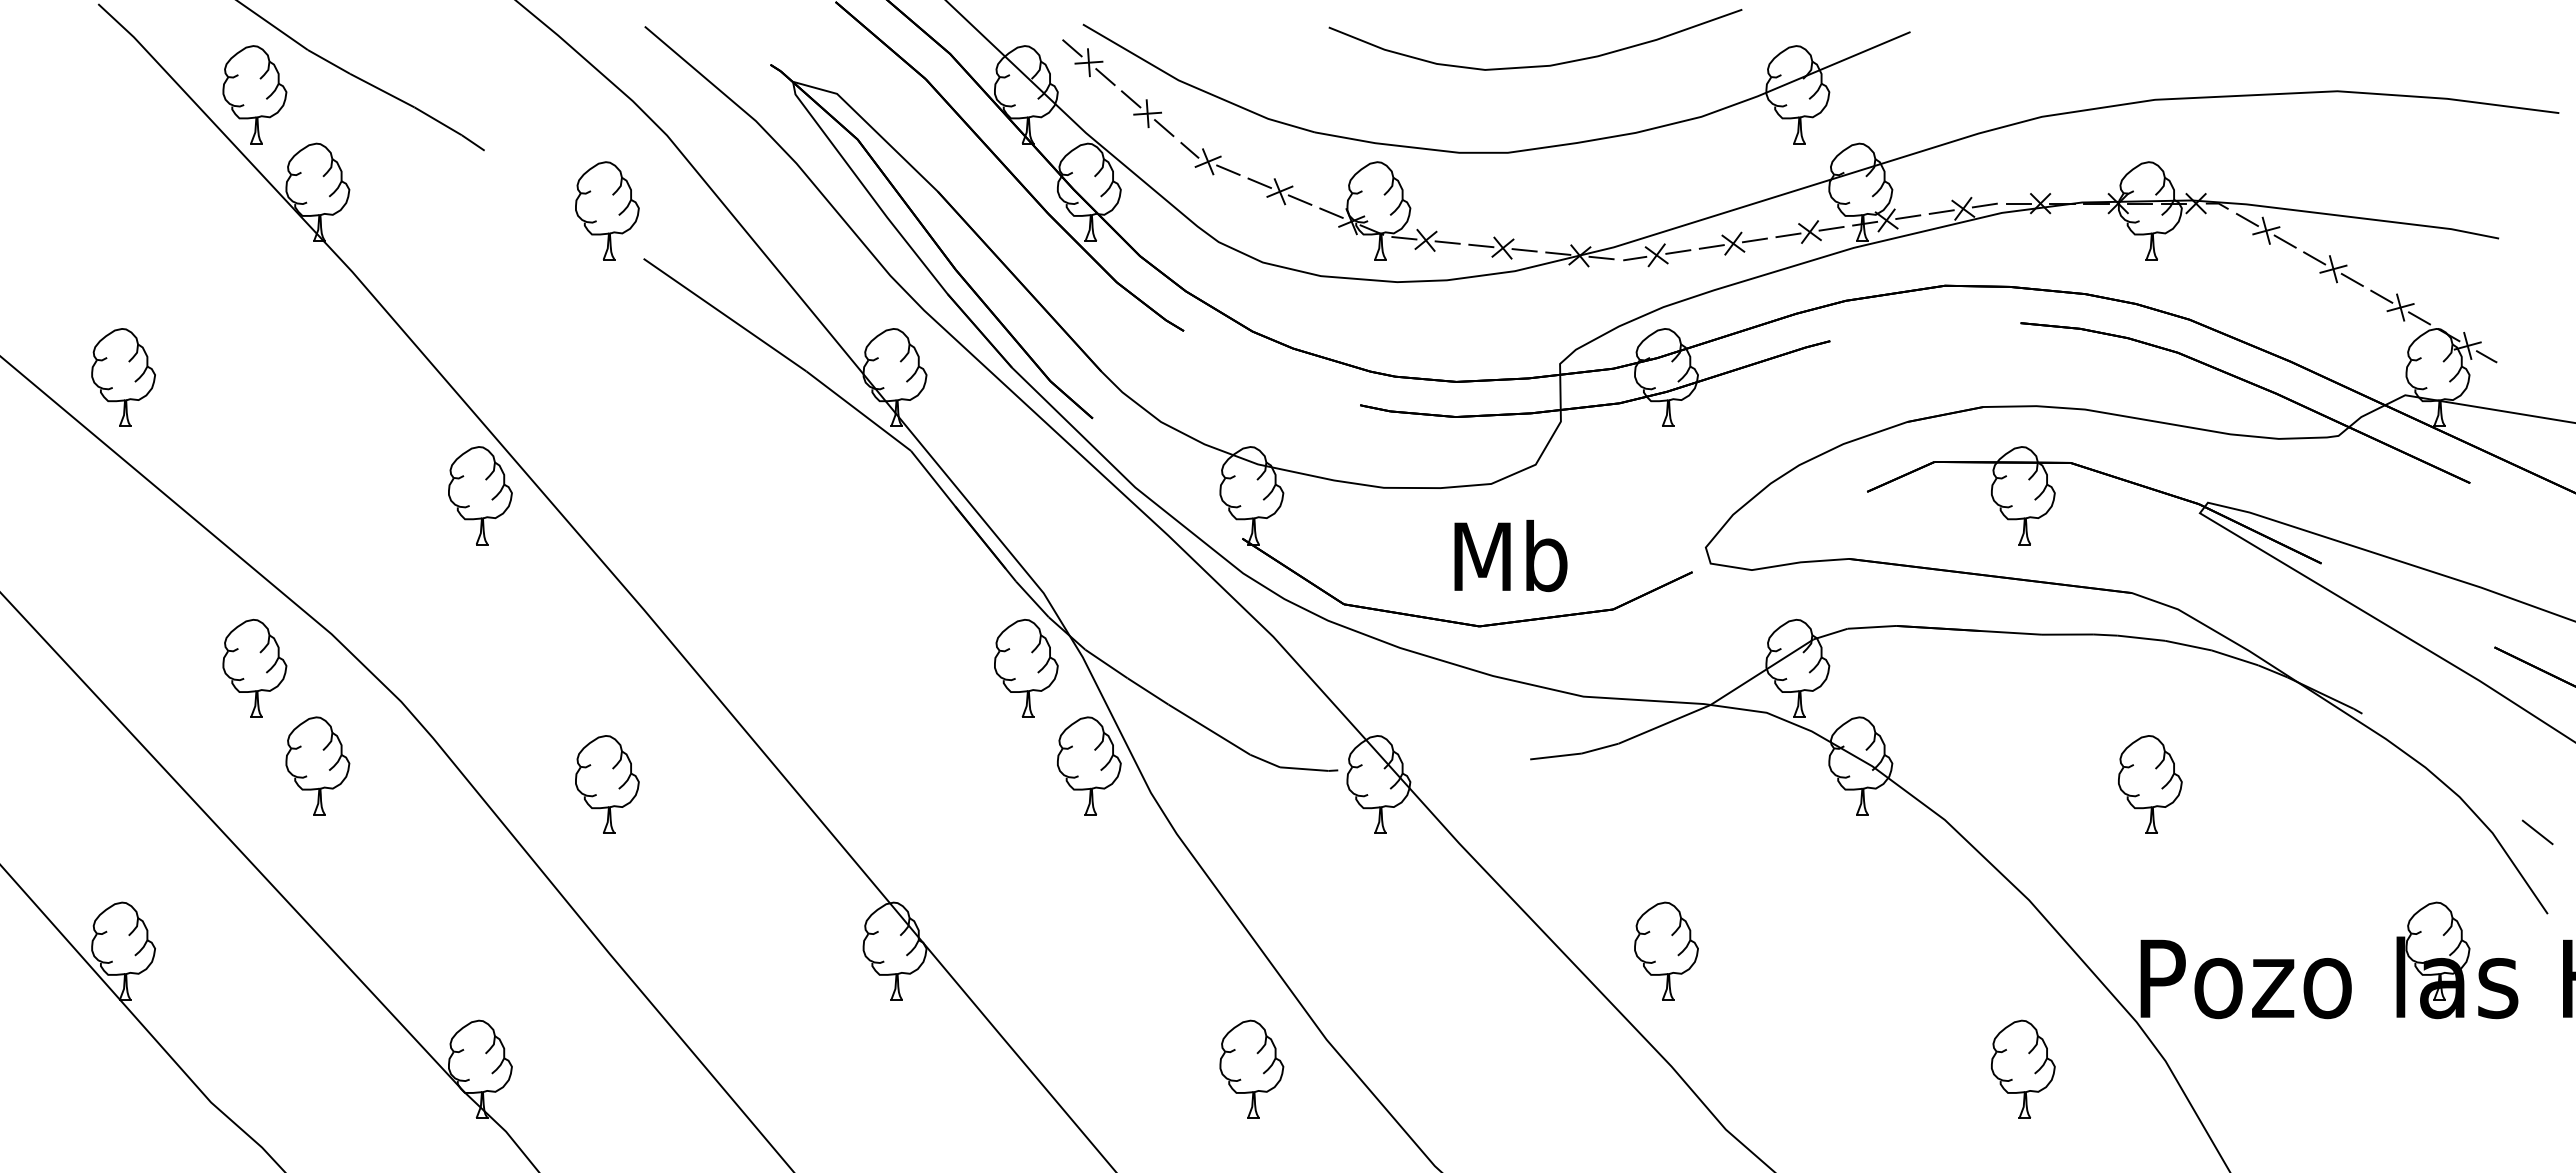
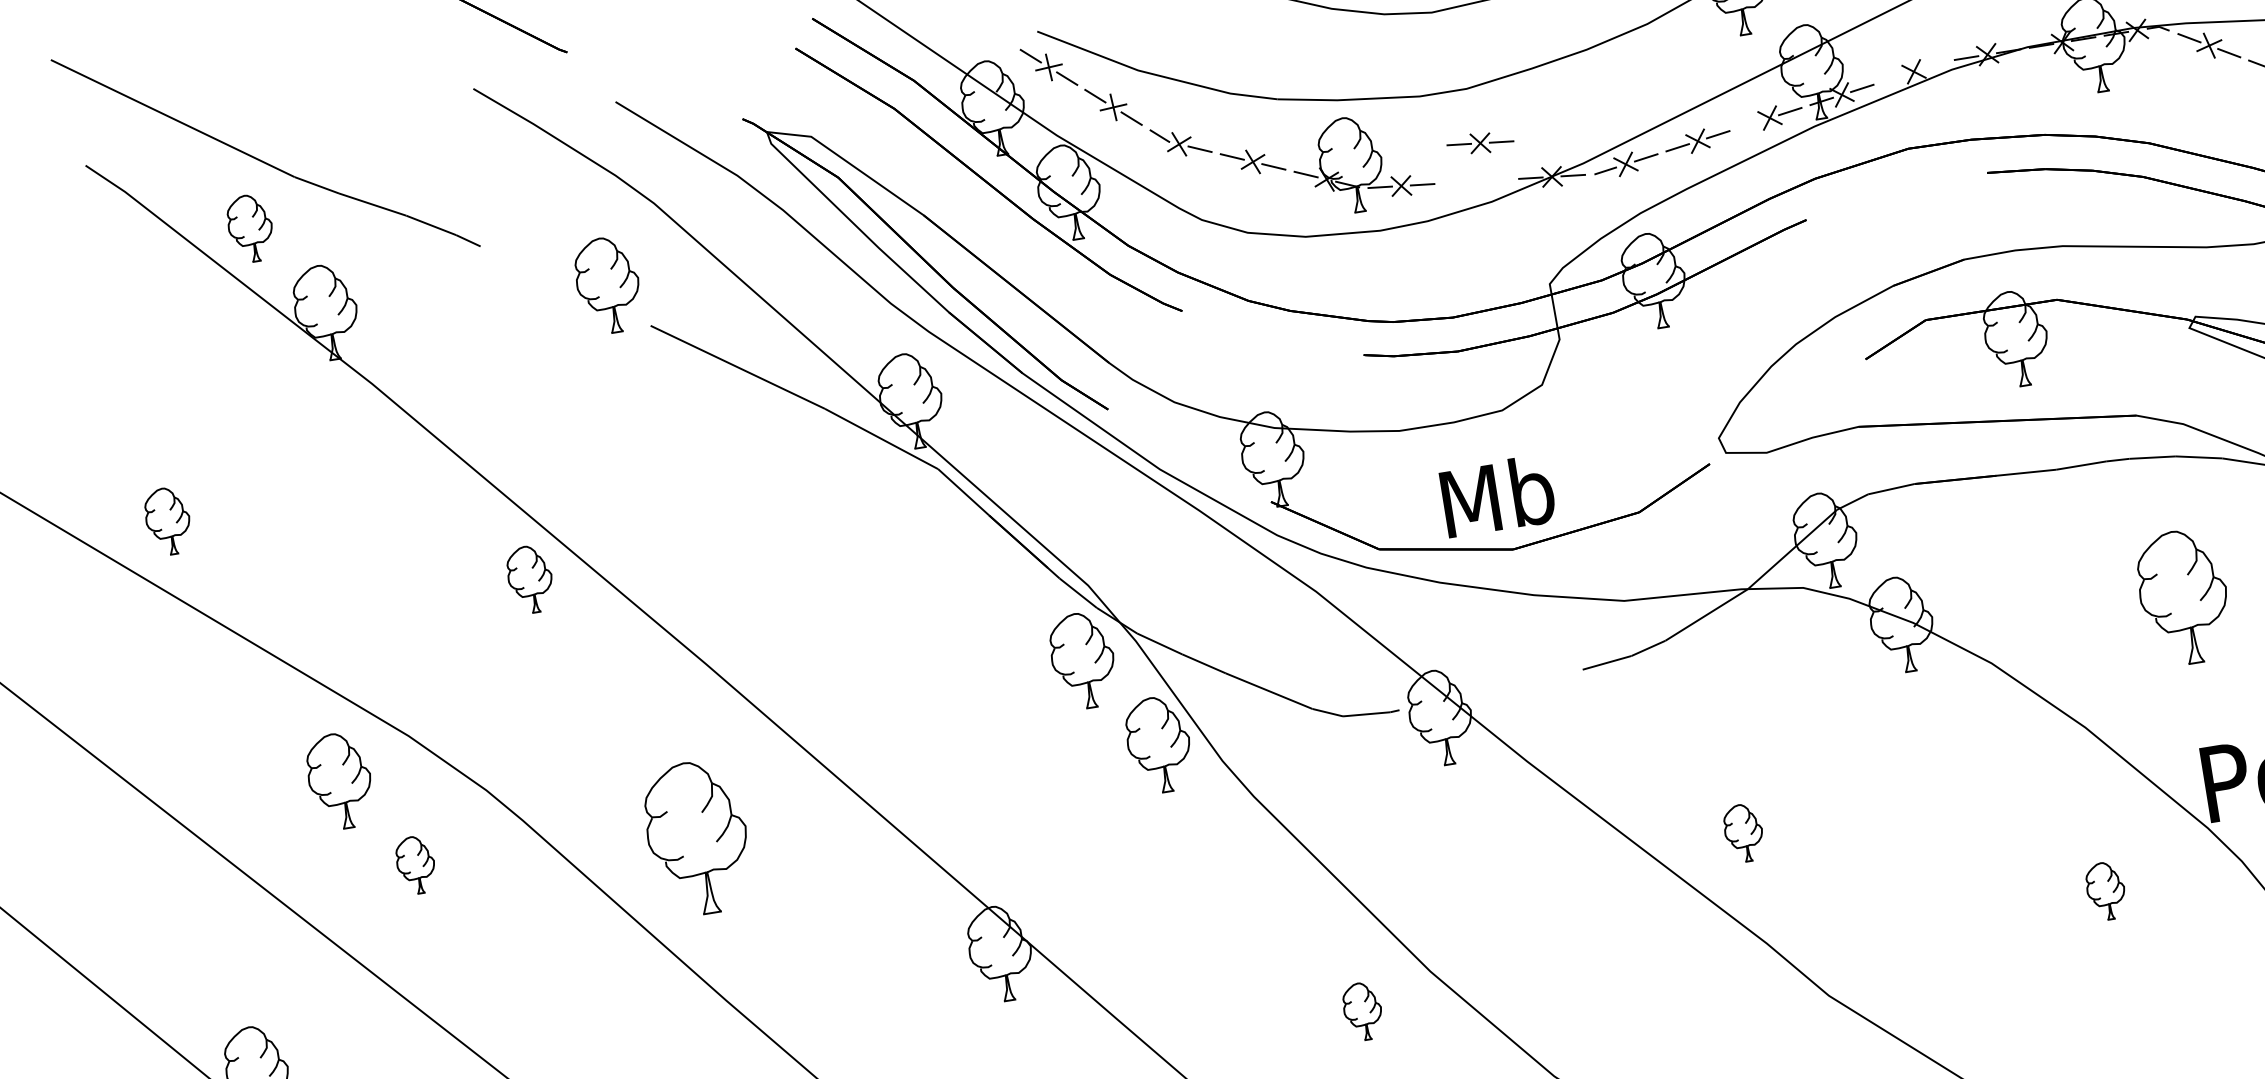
part: (254, 94) -> (250, 228), size x0.7
line: (1984, 205) -> (1933, 65), removed
line: (1941, 211) -> (1893, 77), removed
line: (1788, 235) -> (1749, 124), removed
part: (1502, 247) -> (1479, 142), moved
part: (123, 377) -> (168, 521), size x0.7
part: (480, 495) -> (530, 579), size x0.7
text: (1510, 556) -> (1497, 496), moved
part: (317, 765) -> (415, 864), size x0.6
part: (607, 784) -> (697, 837), size x1.6
part: (2150, 784) -> (2184, 597), size x1.4
part: (1666, 950) -> (1743, 832), size x0.6
part: (1251, 1068) -> (1362, 1010), size x0.6
part: (2023, 1068) -> (2106, 890), size x0.6

